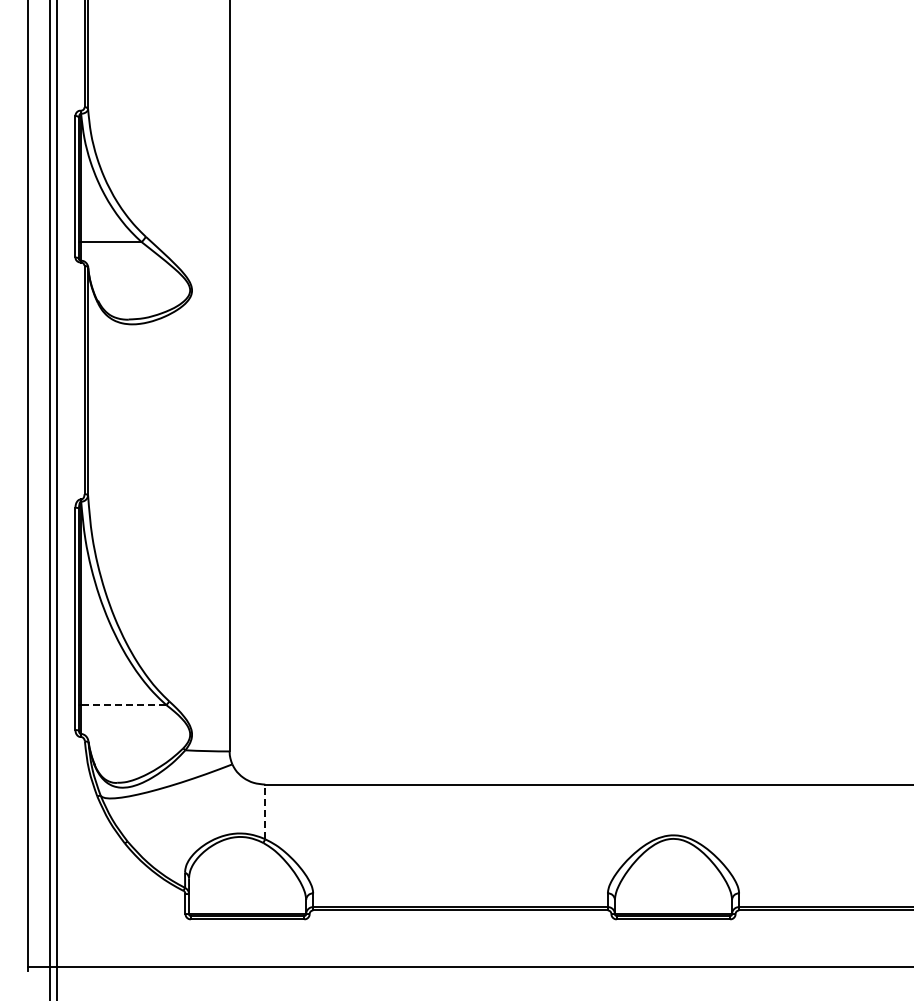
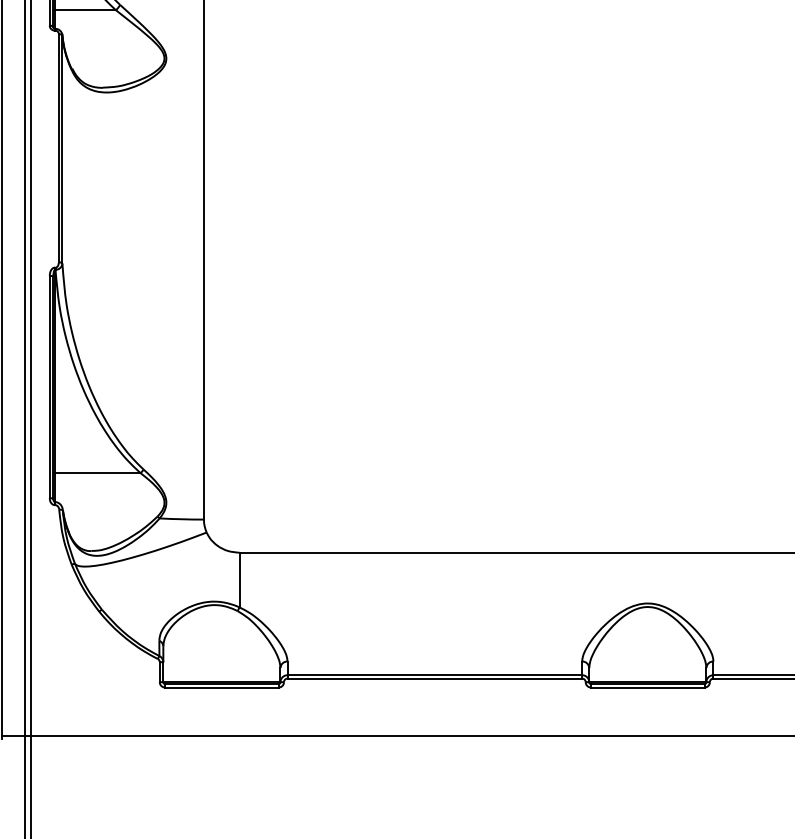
line: (123, 705) -> (97, 473), dashed -> solid
line: (265, 811) -> (239, 579), dashed -> solid

